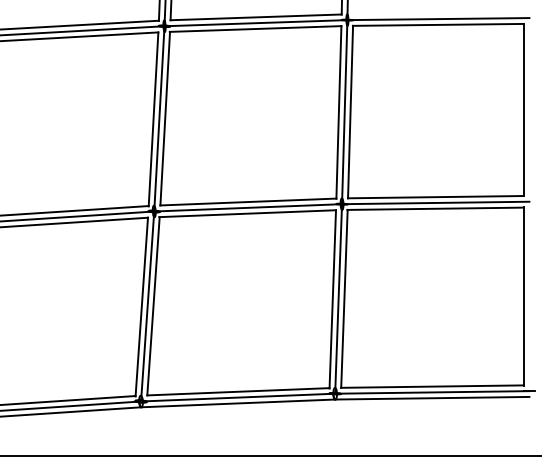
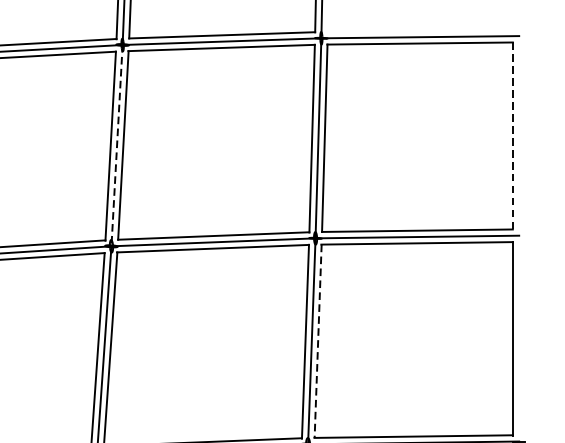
line: (523, 110) -> (512, 136), solid -> dashed
line: (159, 118) -> (117, 145), solid -> dashed
line: (344, 299) -> (318, 341), solid -> dashed

